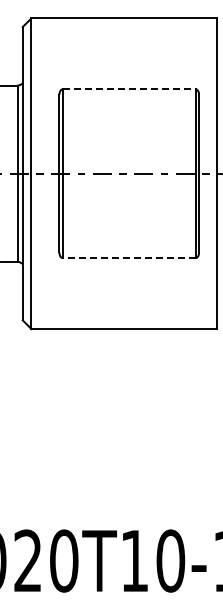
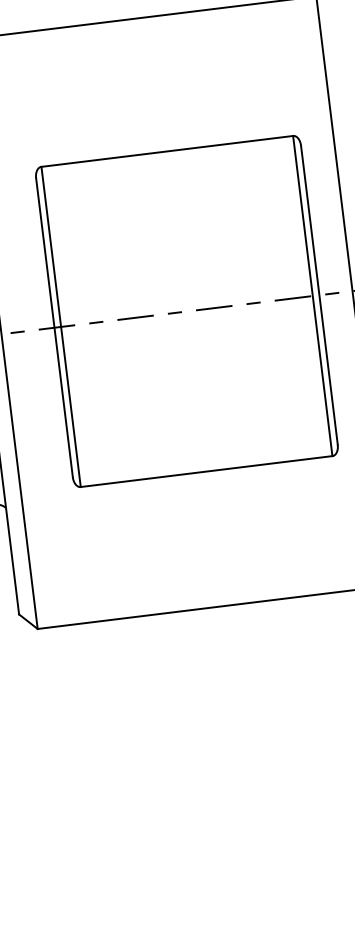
line: (129, 89) -> (167, 151), dashed -> solid
line: (128, 258) -> (205, 472), dashed -> solid

